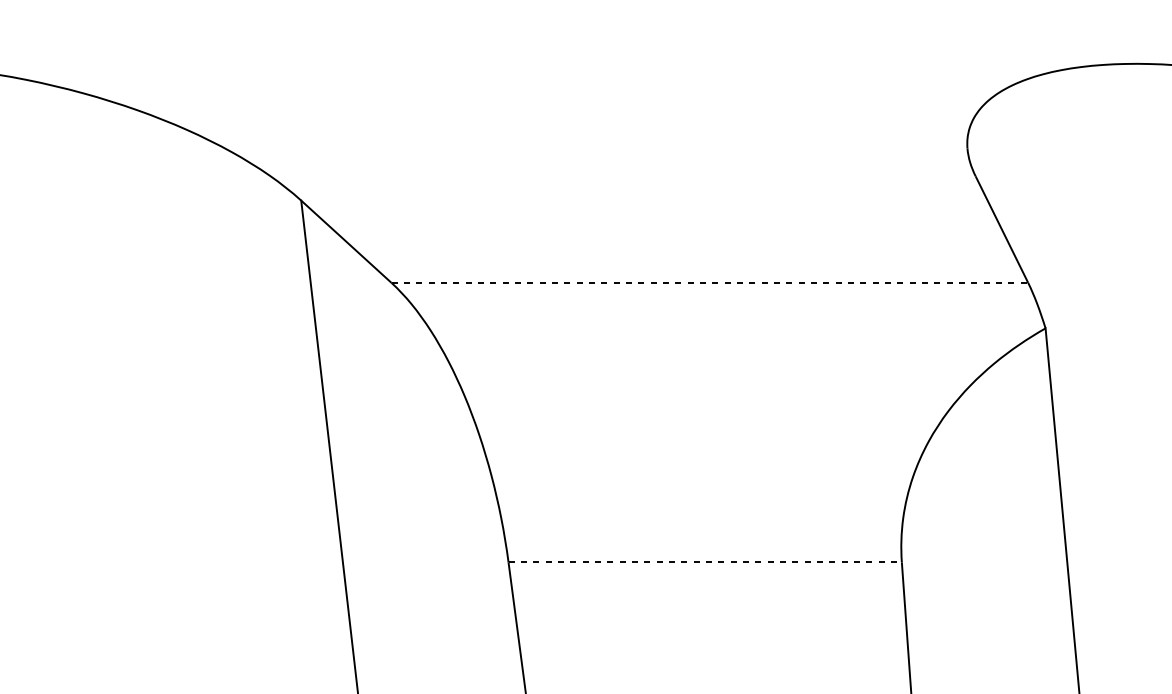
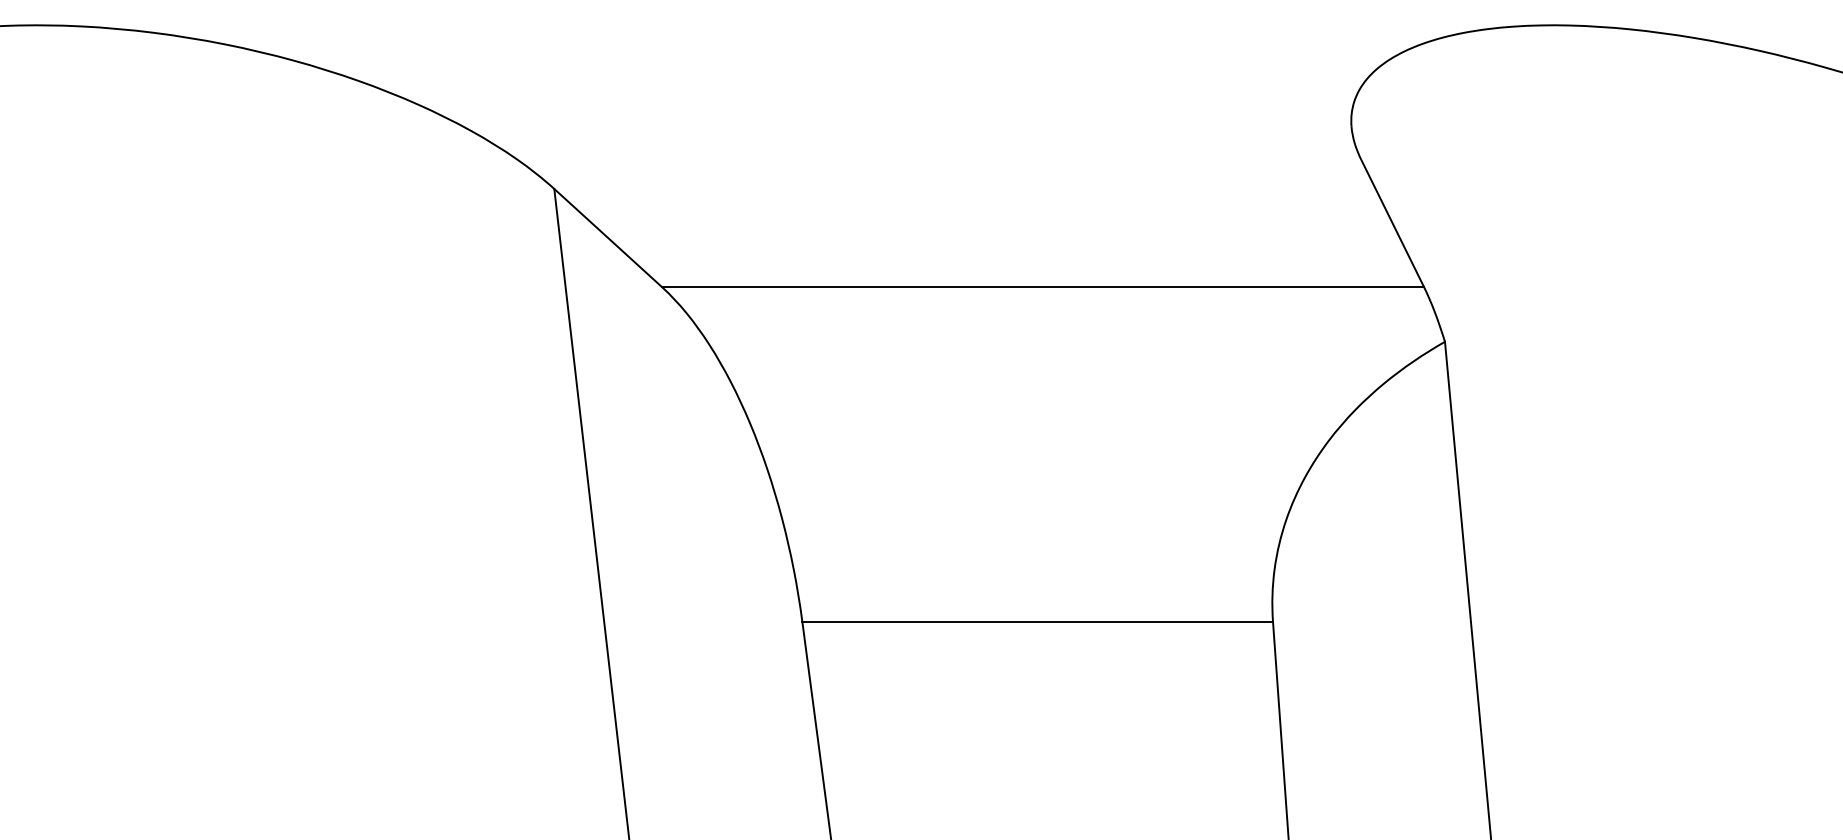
line: (710, 282) -> (1043, 287), dashed -> solid
line: (705, 562) -> (1038, 621), dashed -> solid

